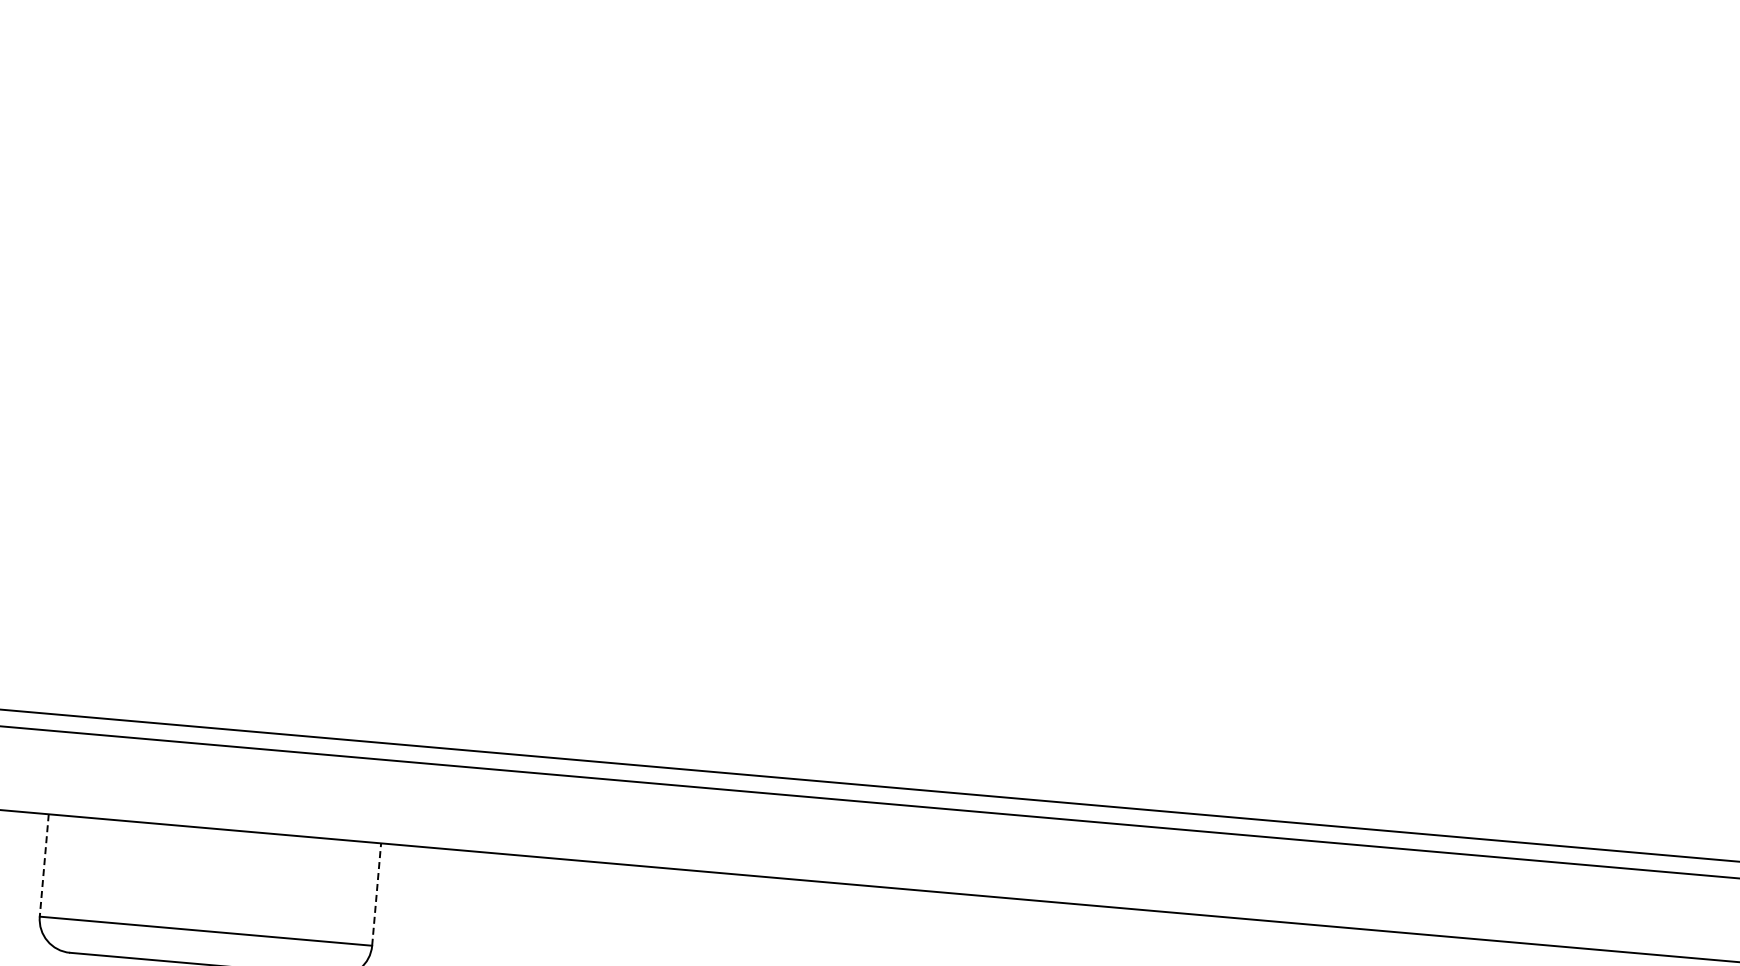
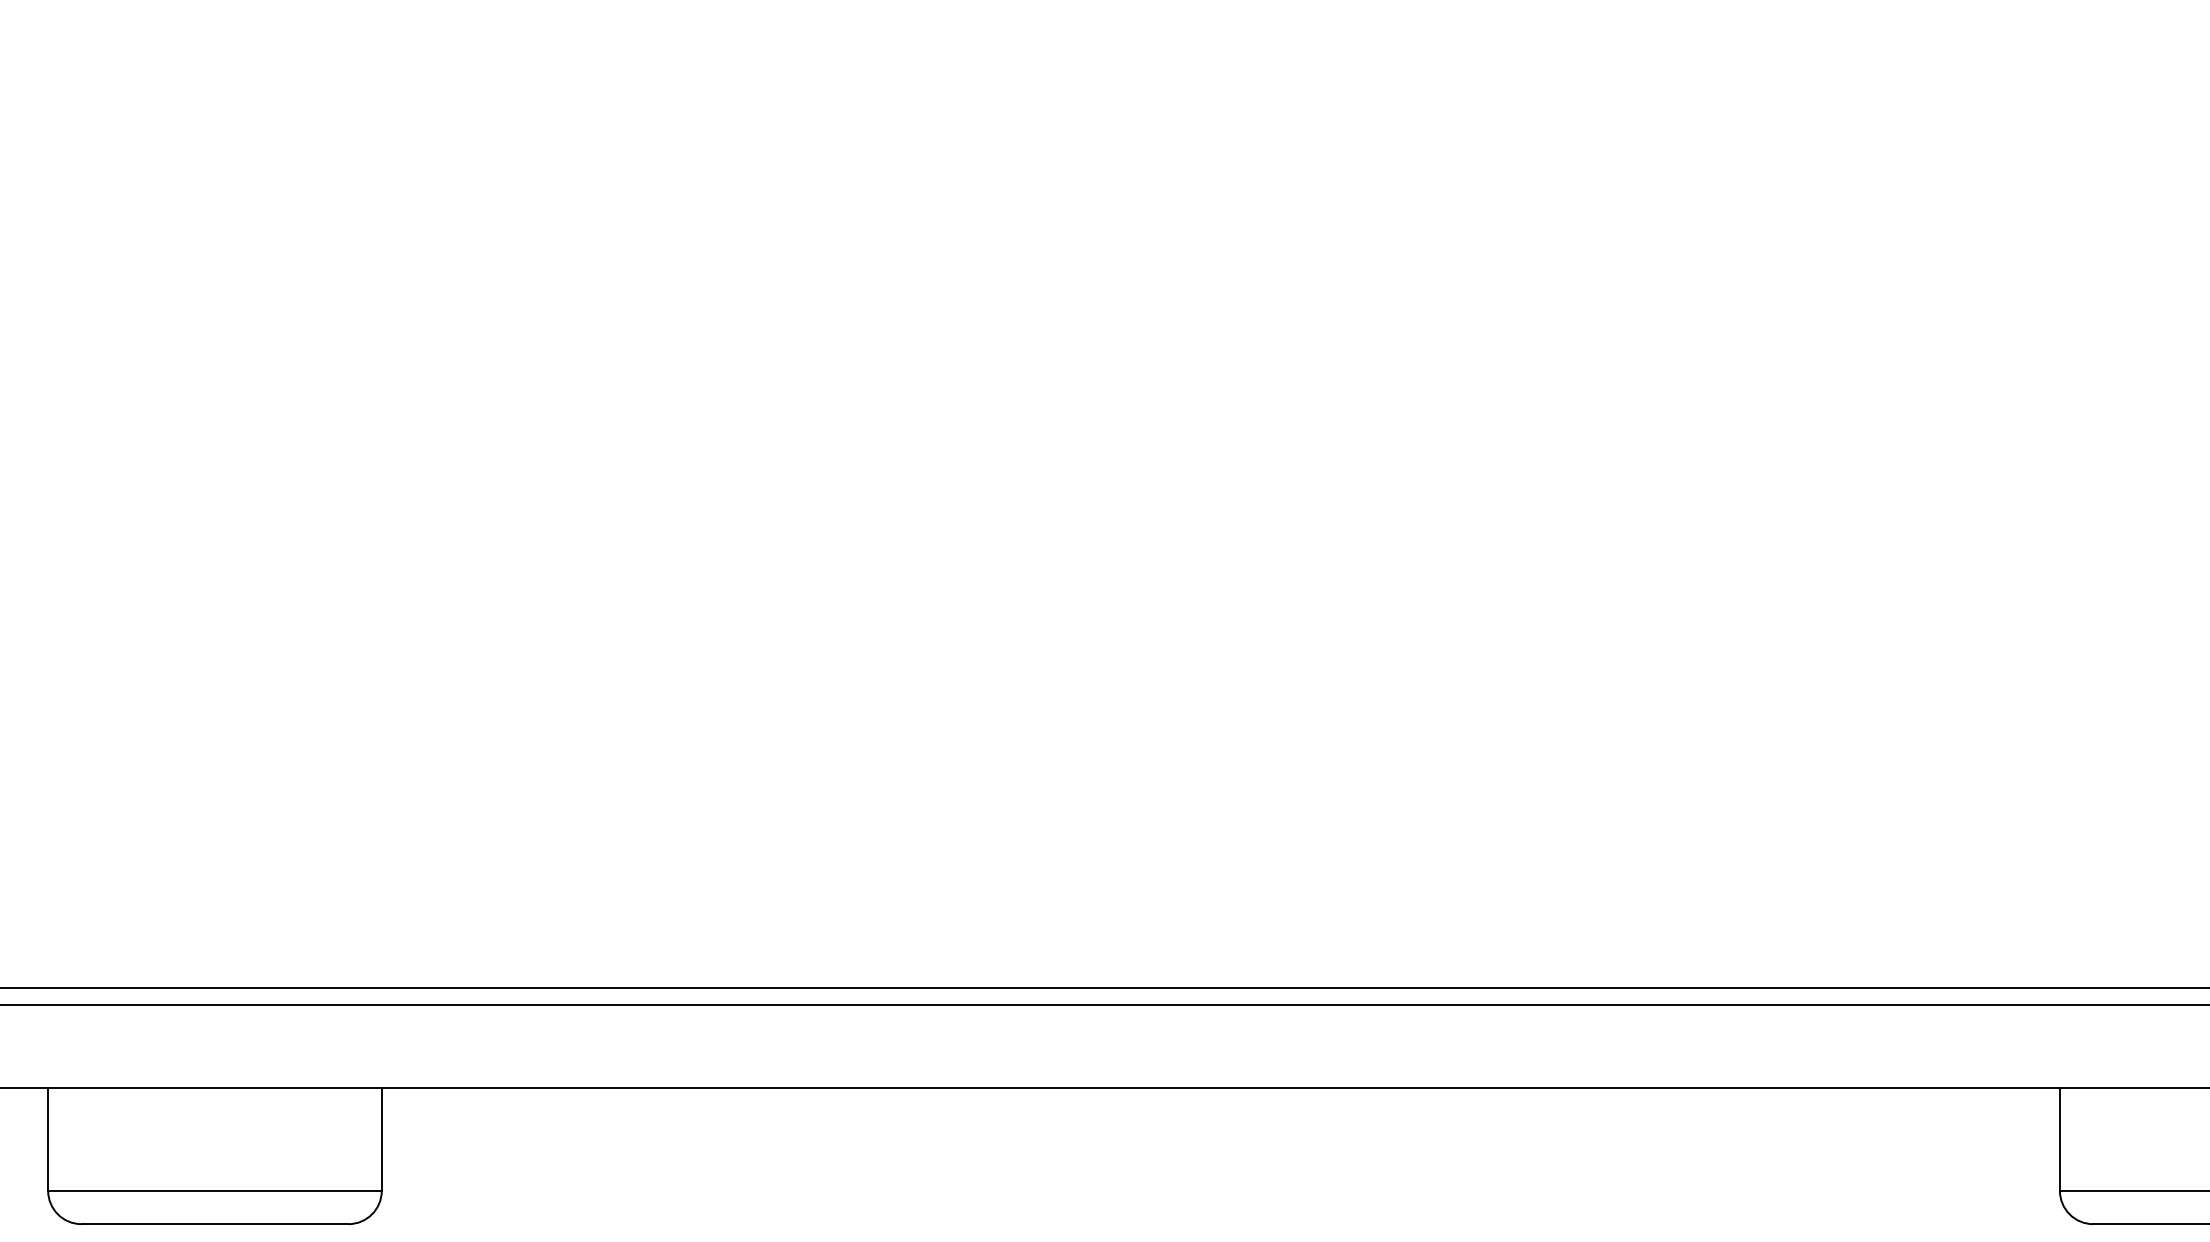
line: (44, 865) -> (48, 1139), dashed -> solid
line: (376, 893) -> (381, 1138), dashed -> solid

